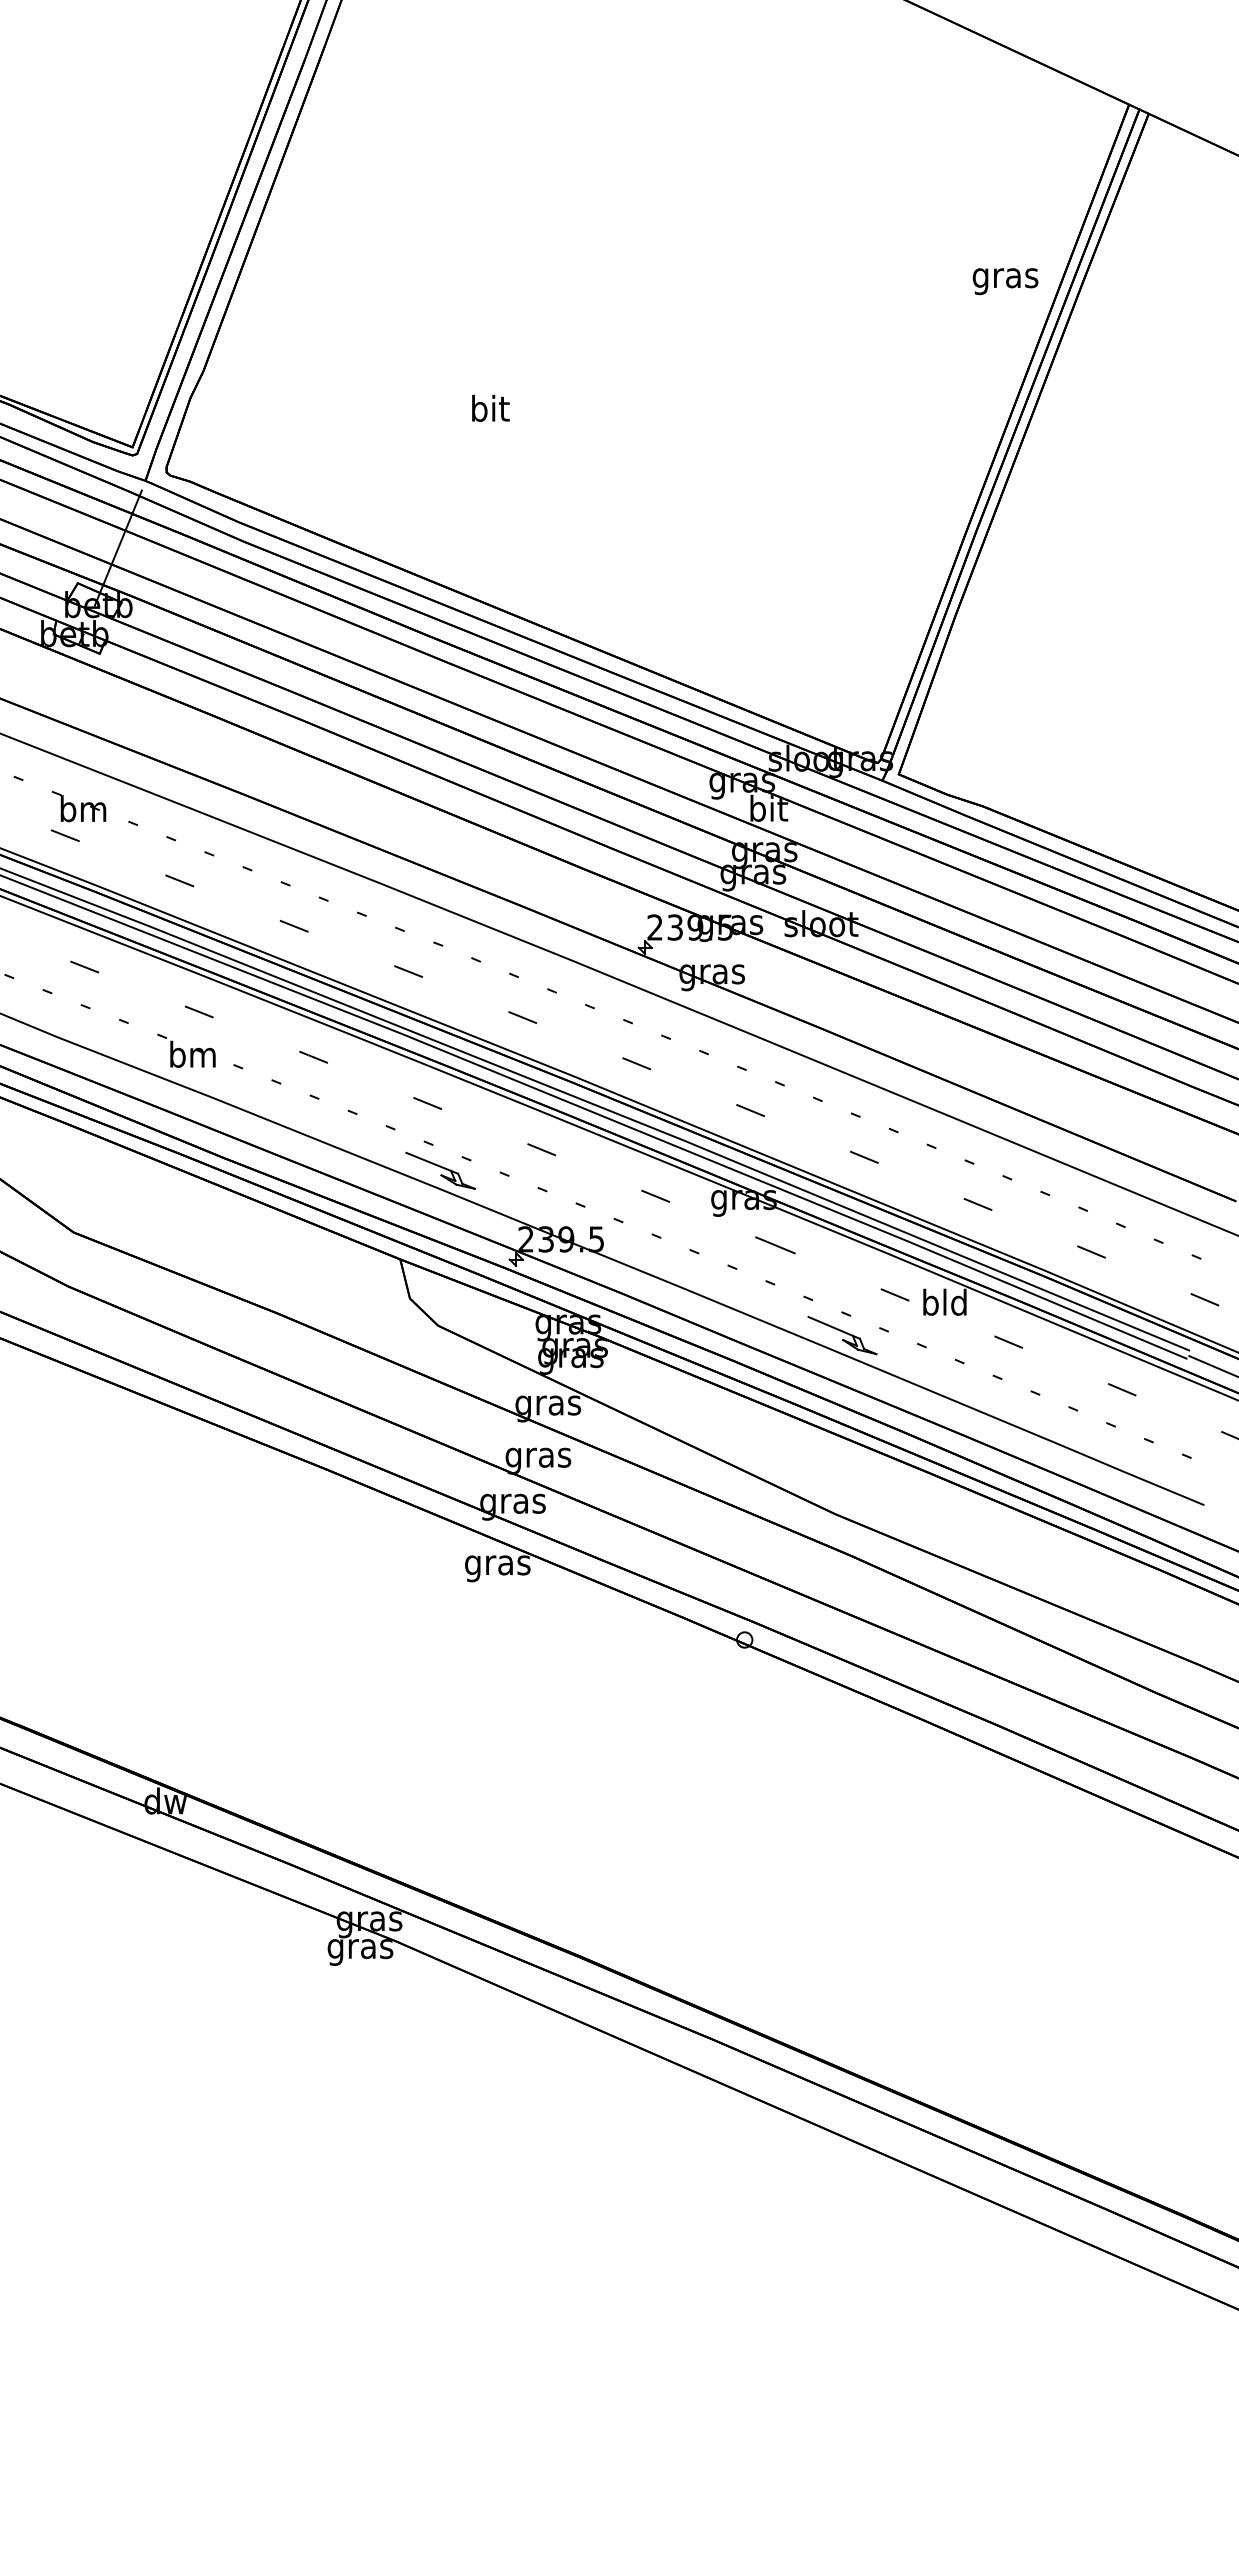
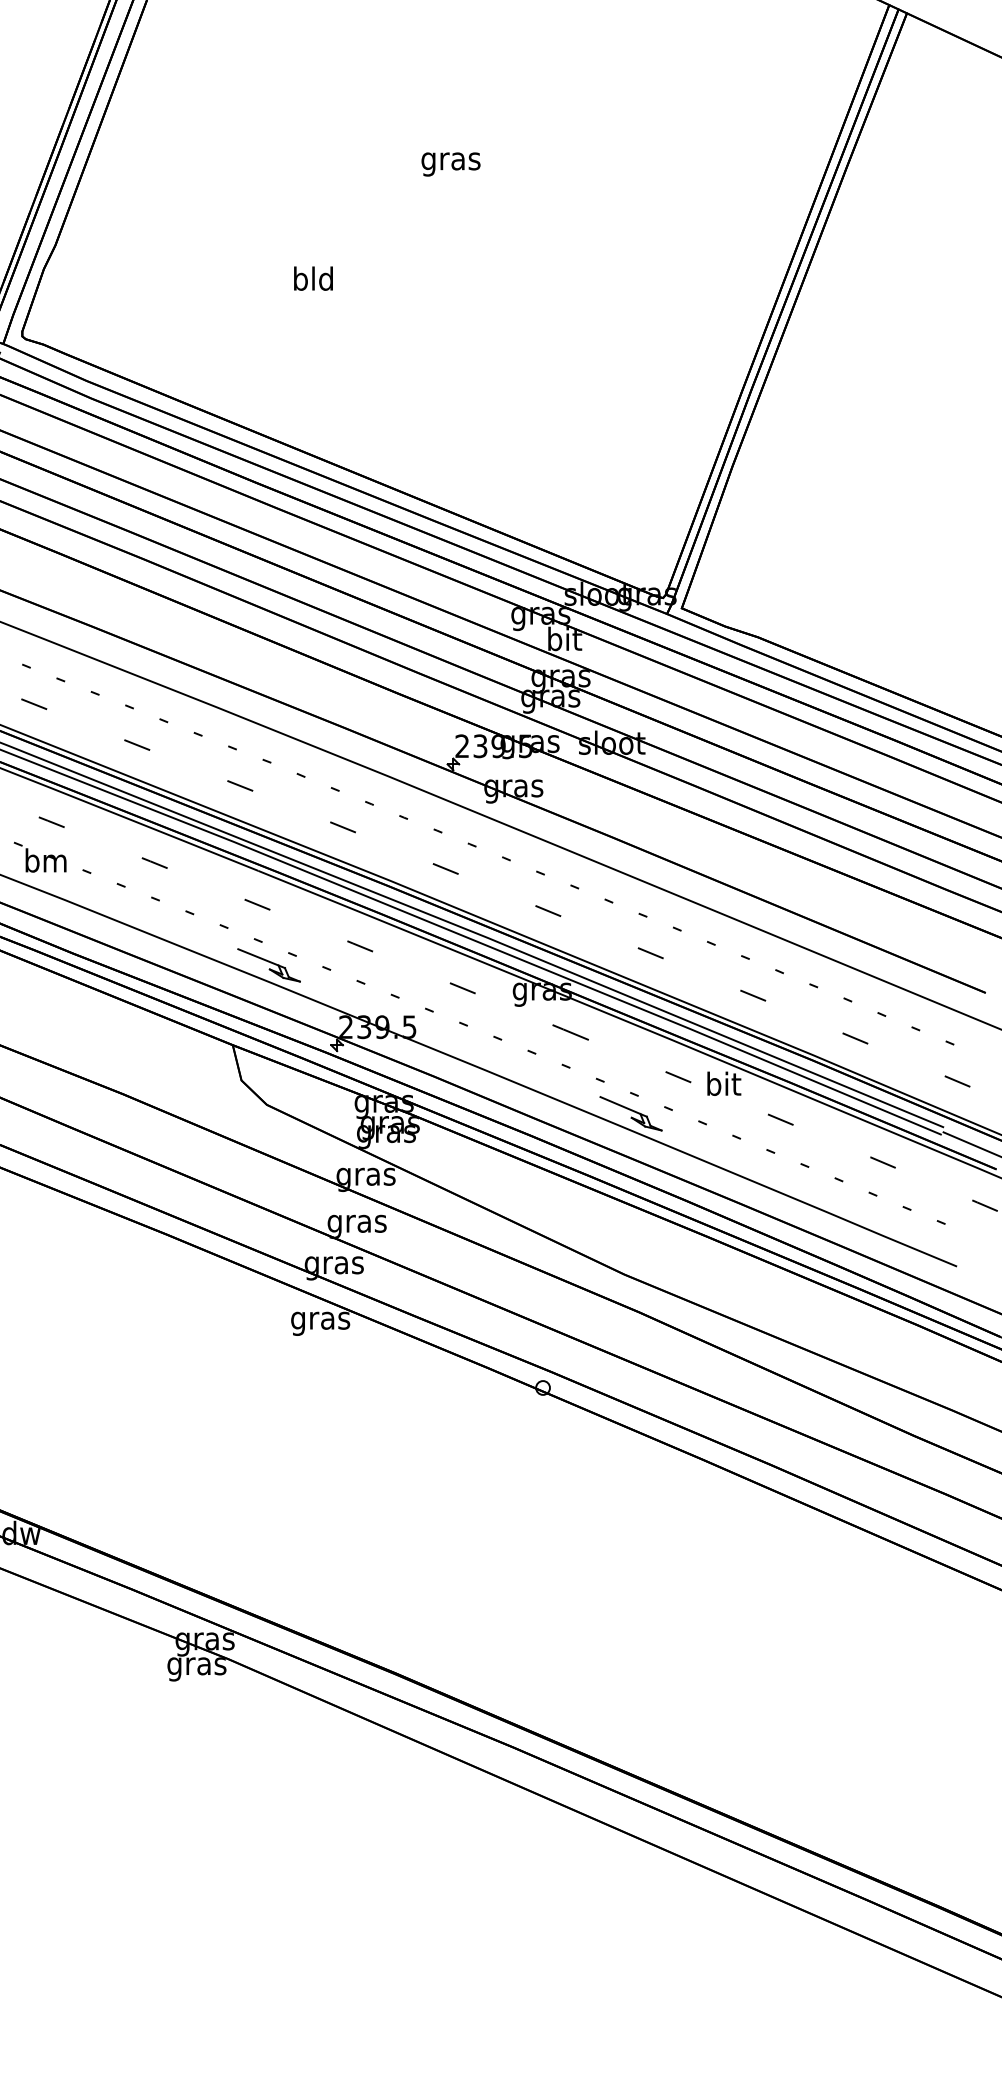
text: (1005, 281) -> (450, 164), moved
text: (489, 407) -> (313, 277), bit -> bld
text: (944, 1301) -> (722, 1083), bld -> bit

